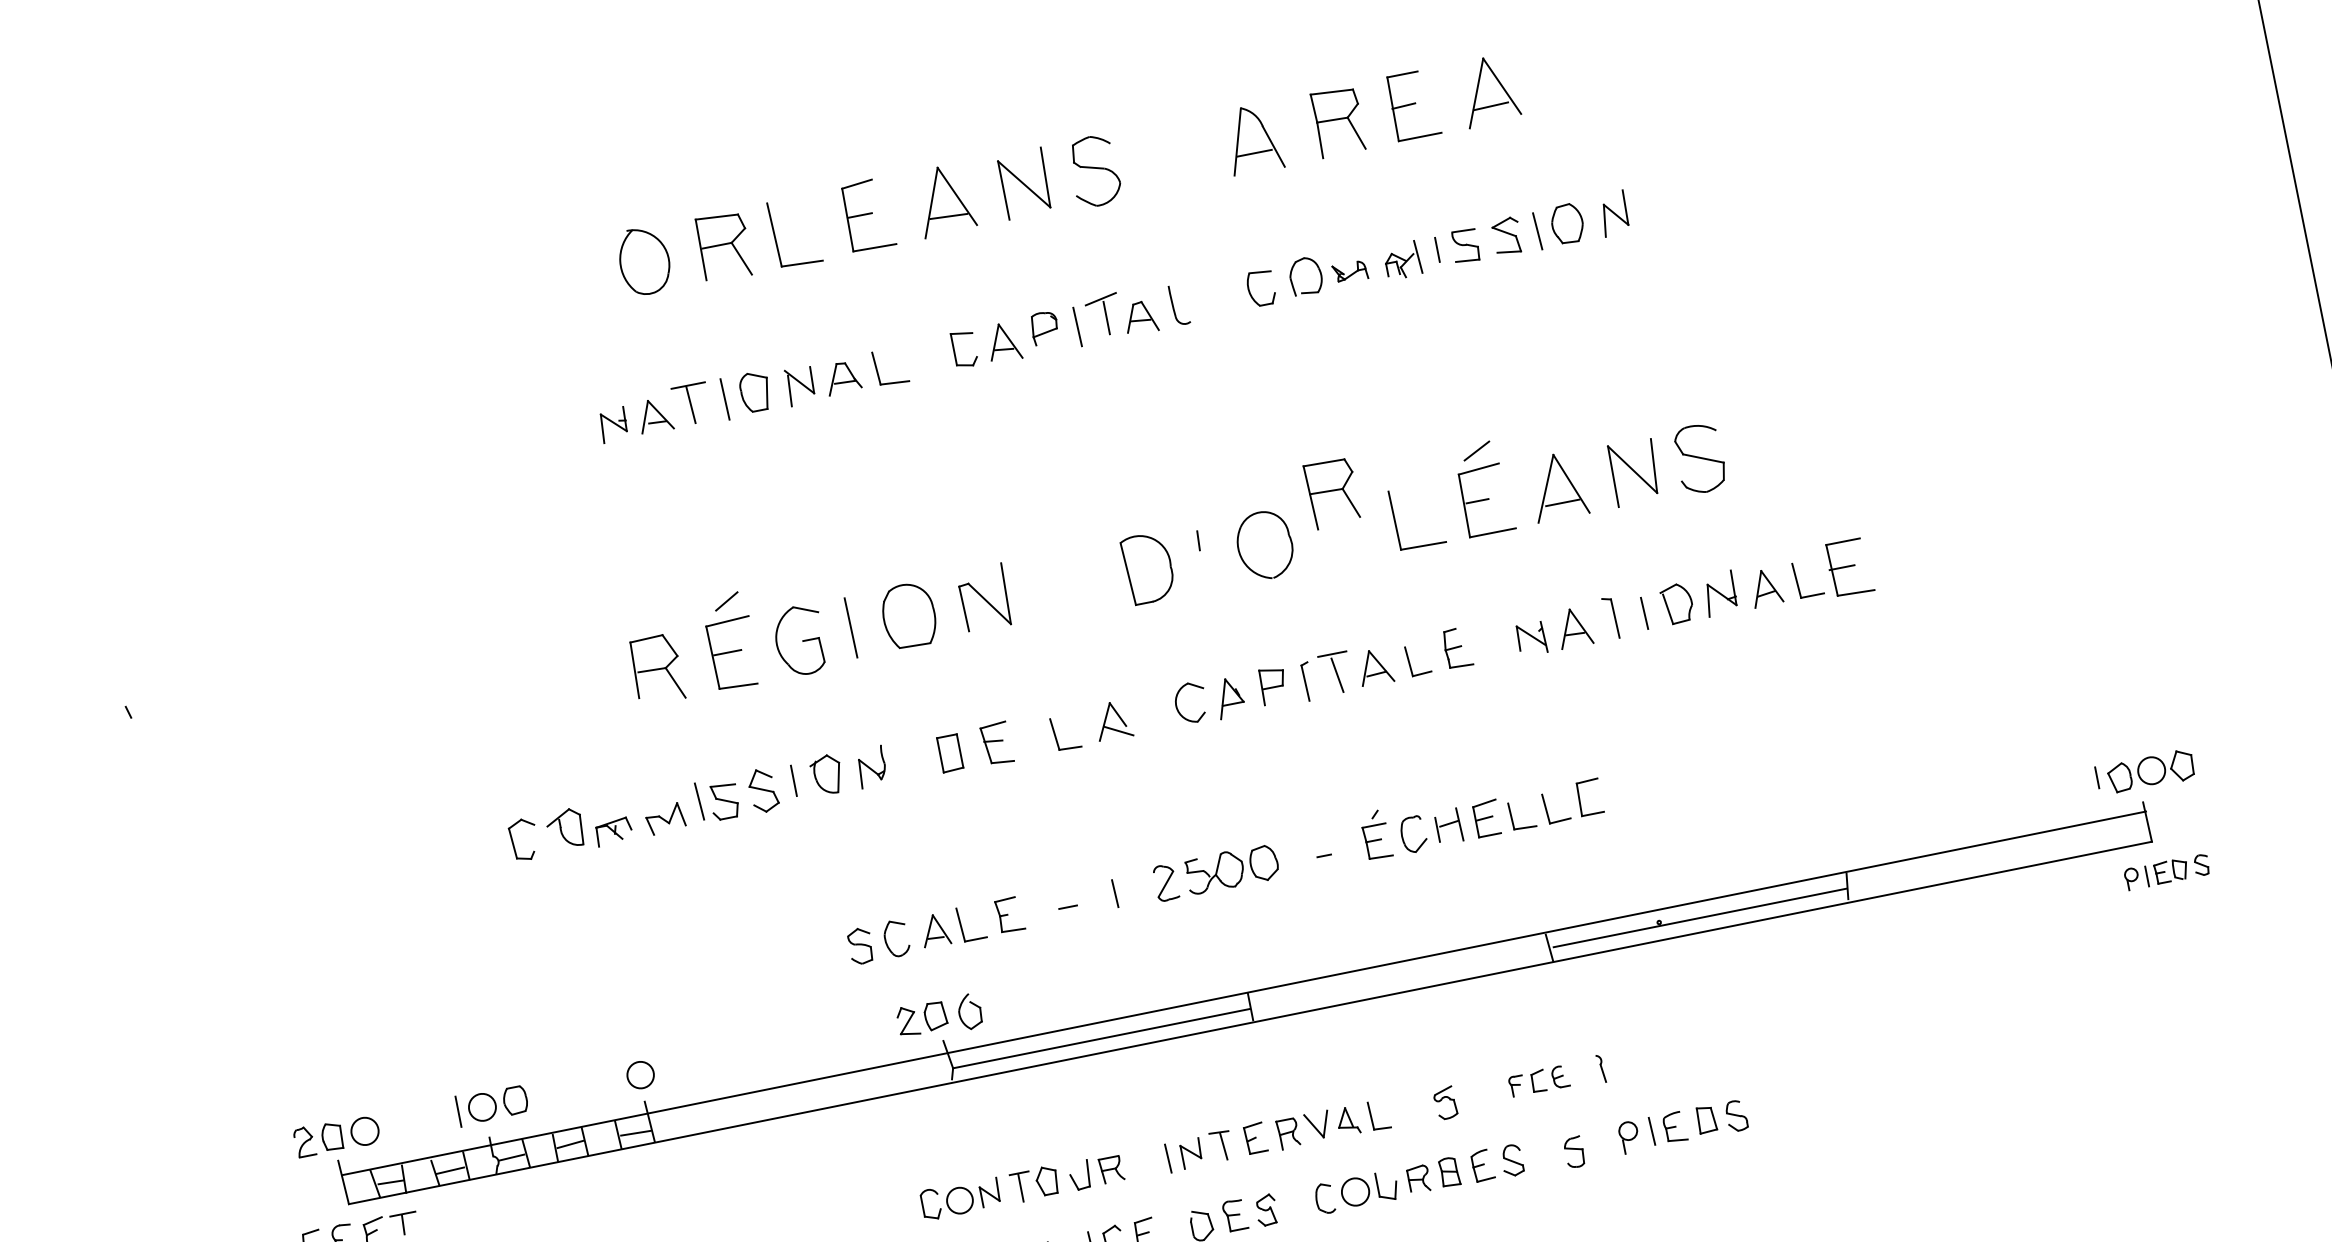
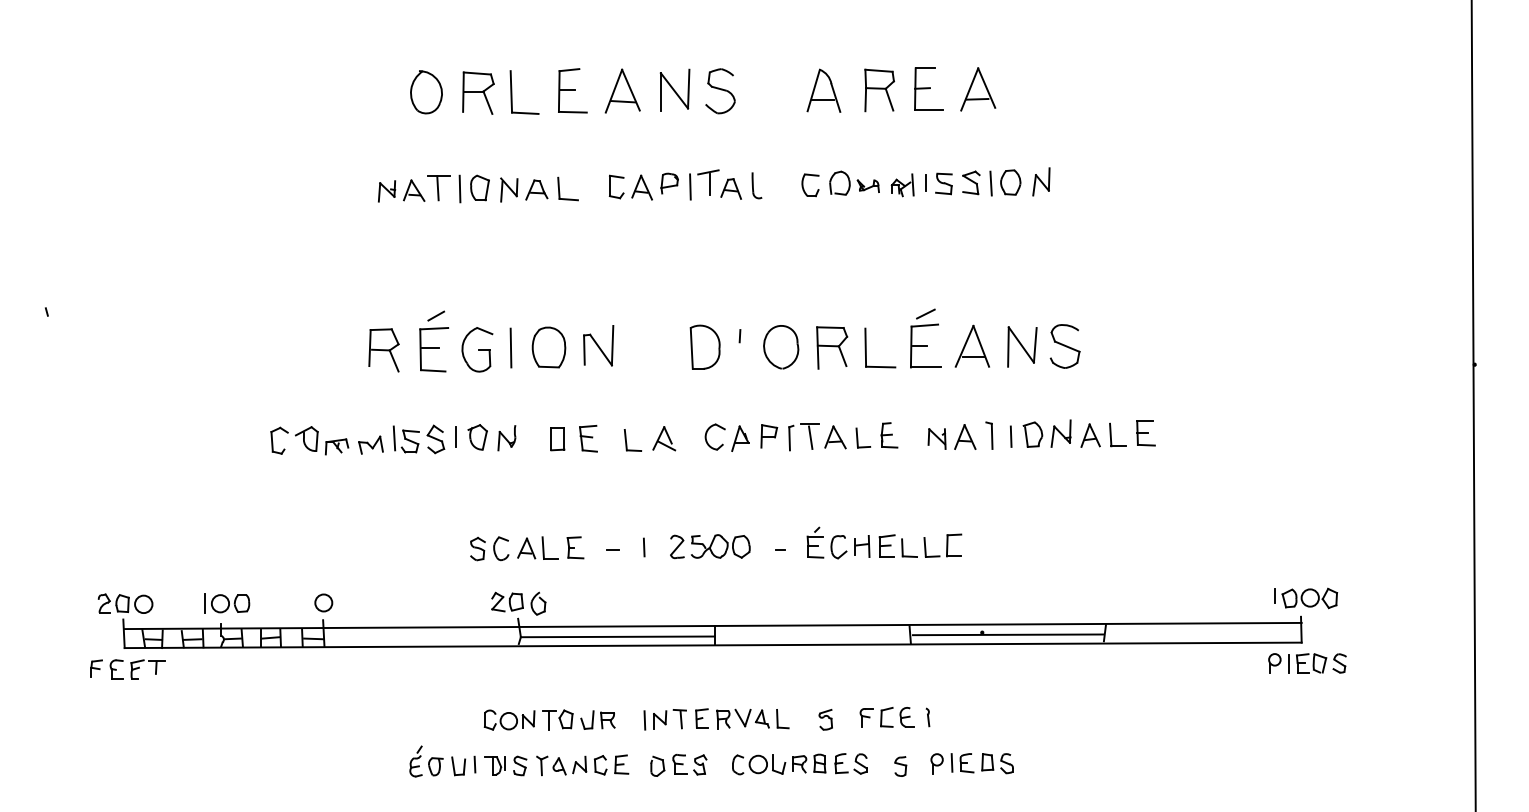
part: (1333, 492) -> (832, 347), moved
part: (1849, 568) -> (1145, 433), size x0.71
part: (2167, 871) -> (1307, 663), size x1.43
part: (1537, 1081) -> (886, 717), size x1.43

